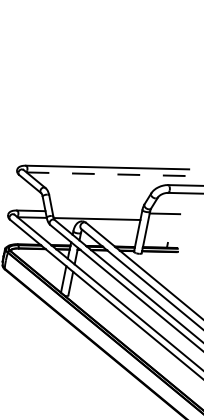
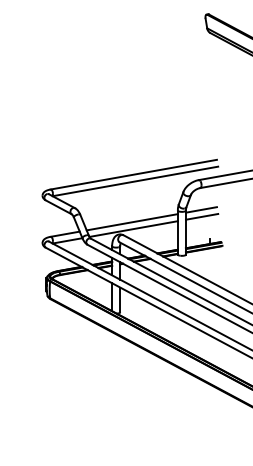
line: (107, 174) -> (135, 181), dashed -> solid
line: (96, 212) -> (131, 222), added
line: (163, 220) -> (201, 216), added

